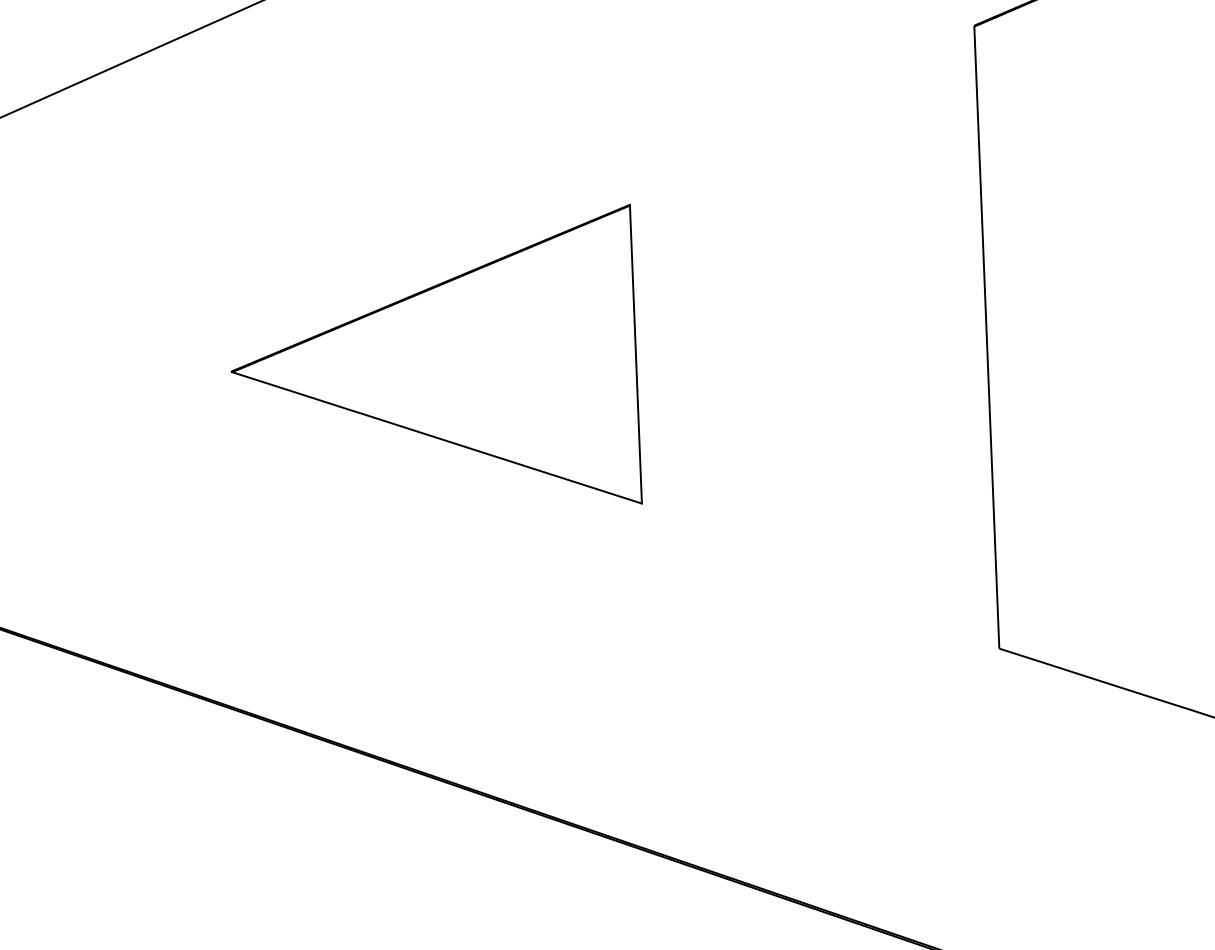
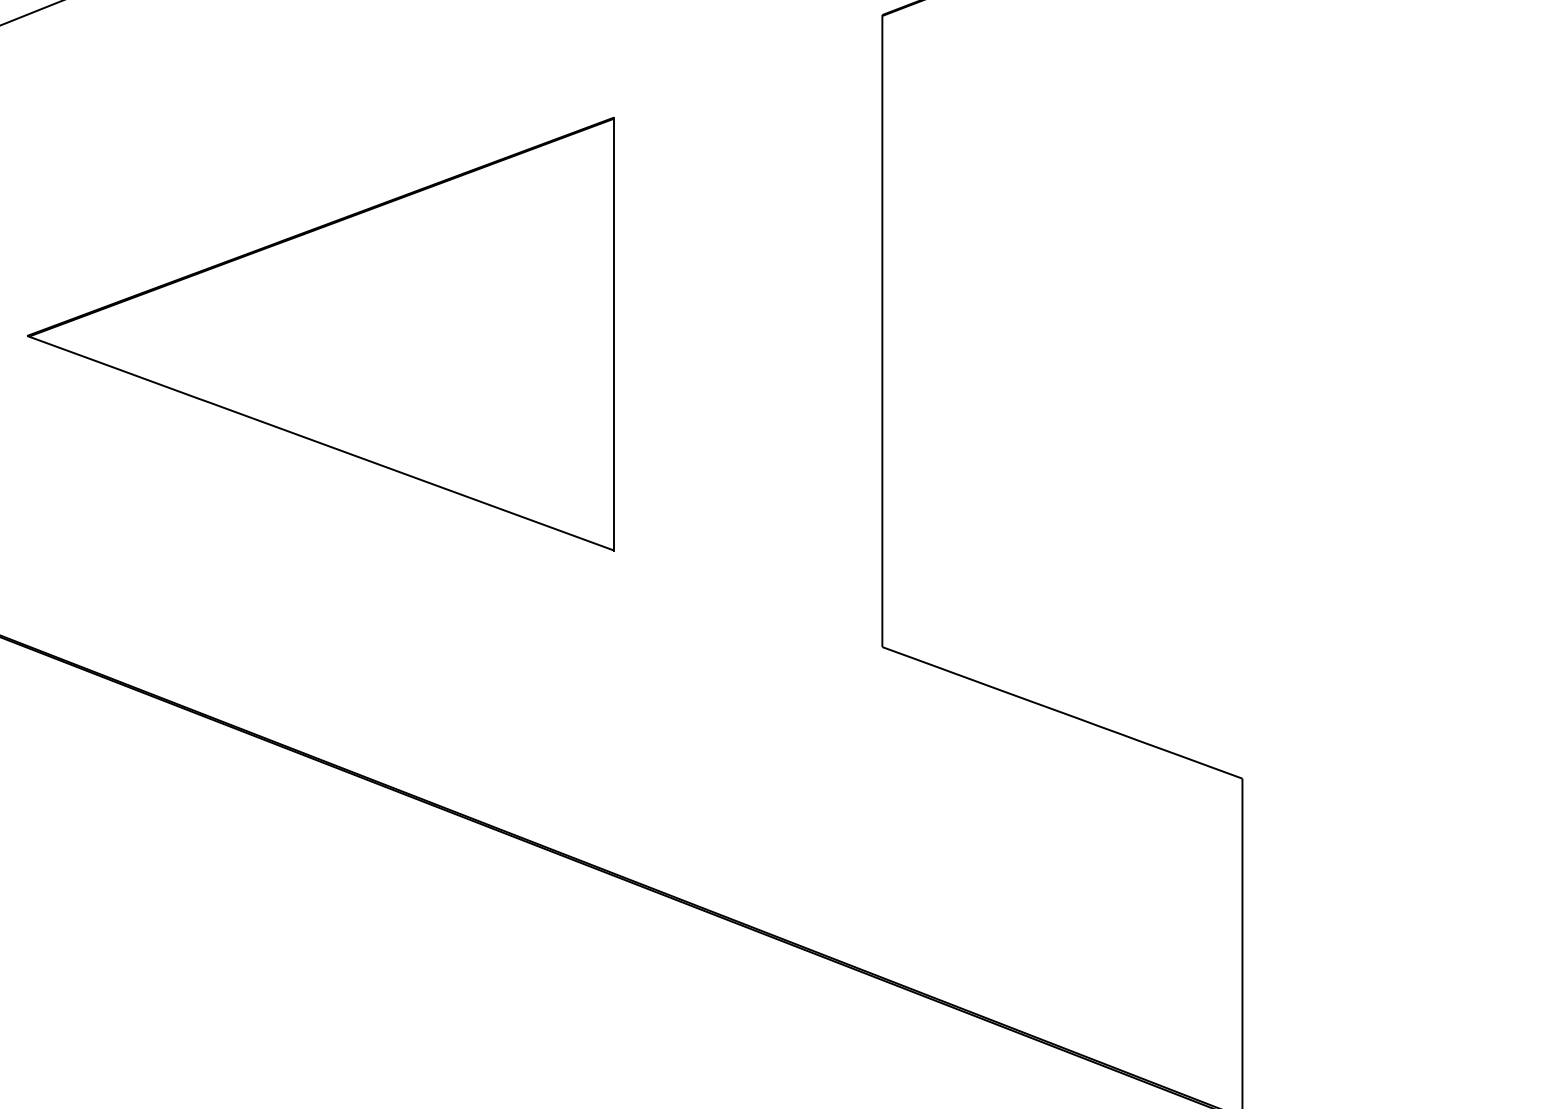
part: (433, 361) -> (320, 333), size x1.43

